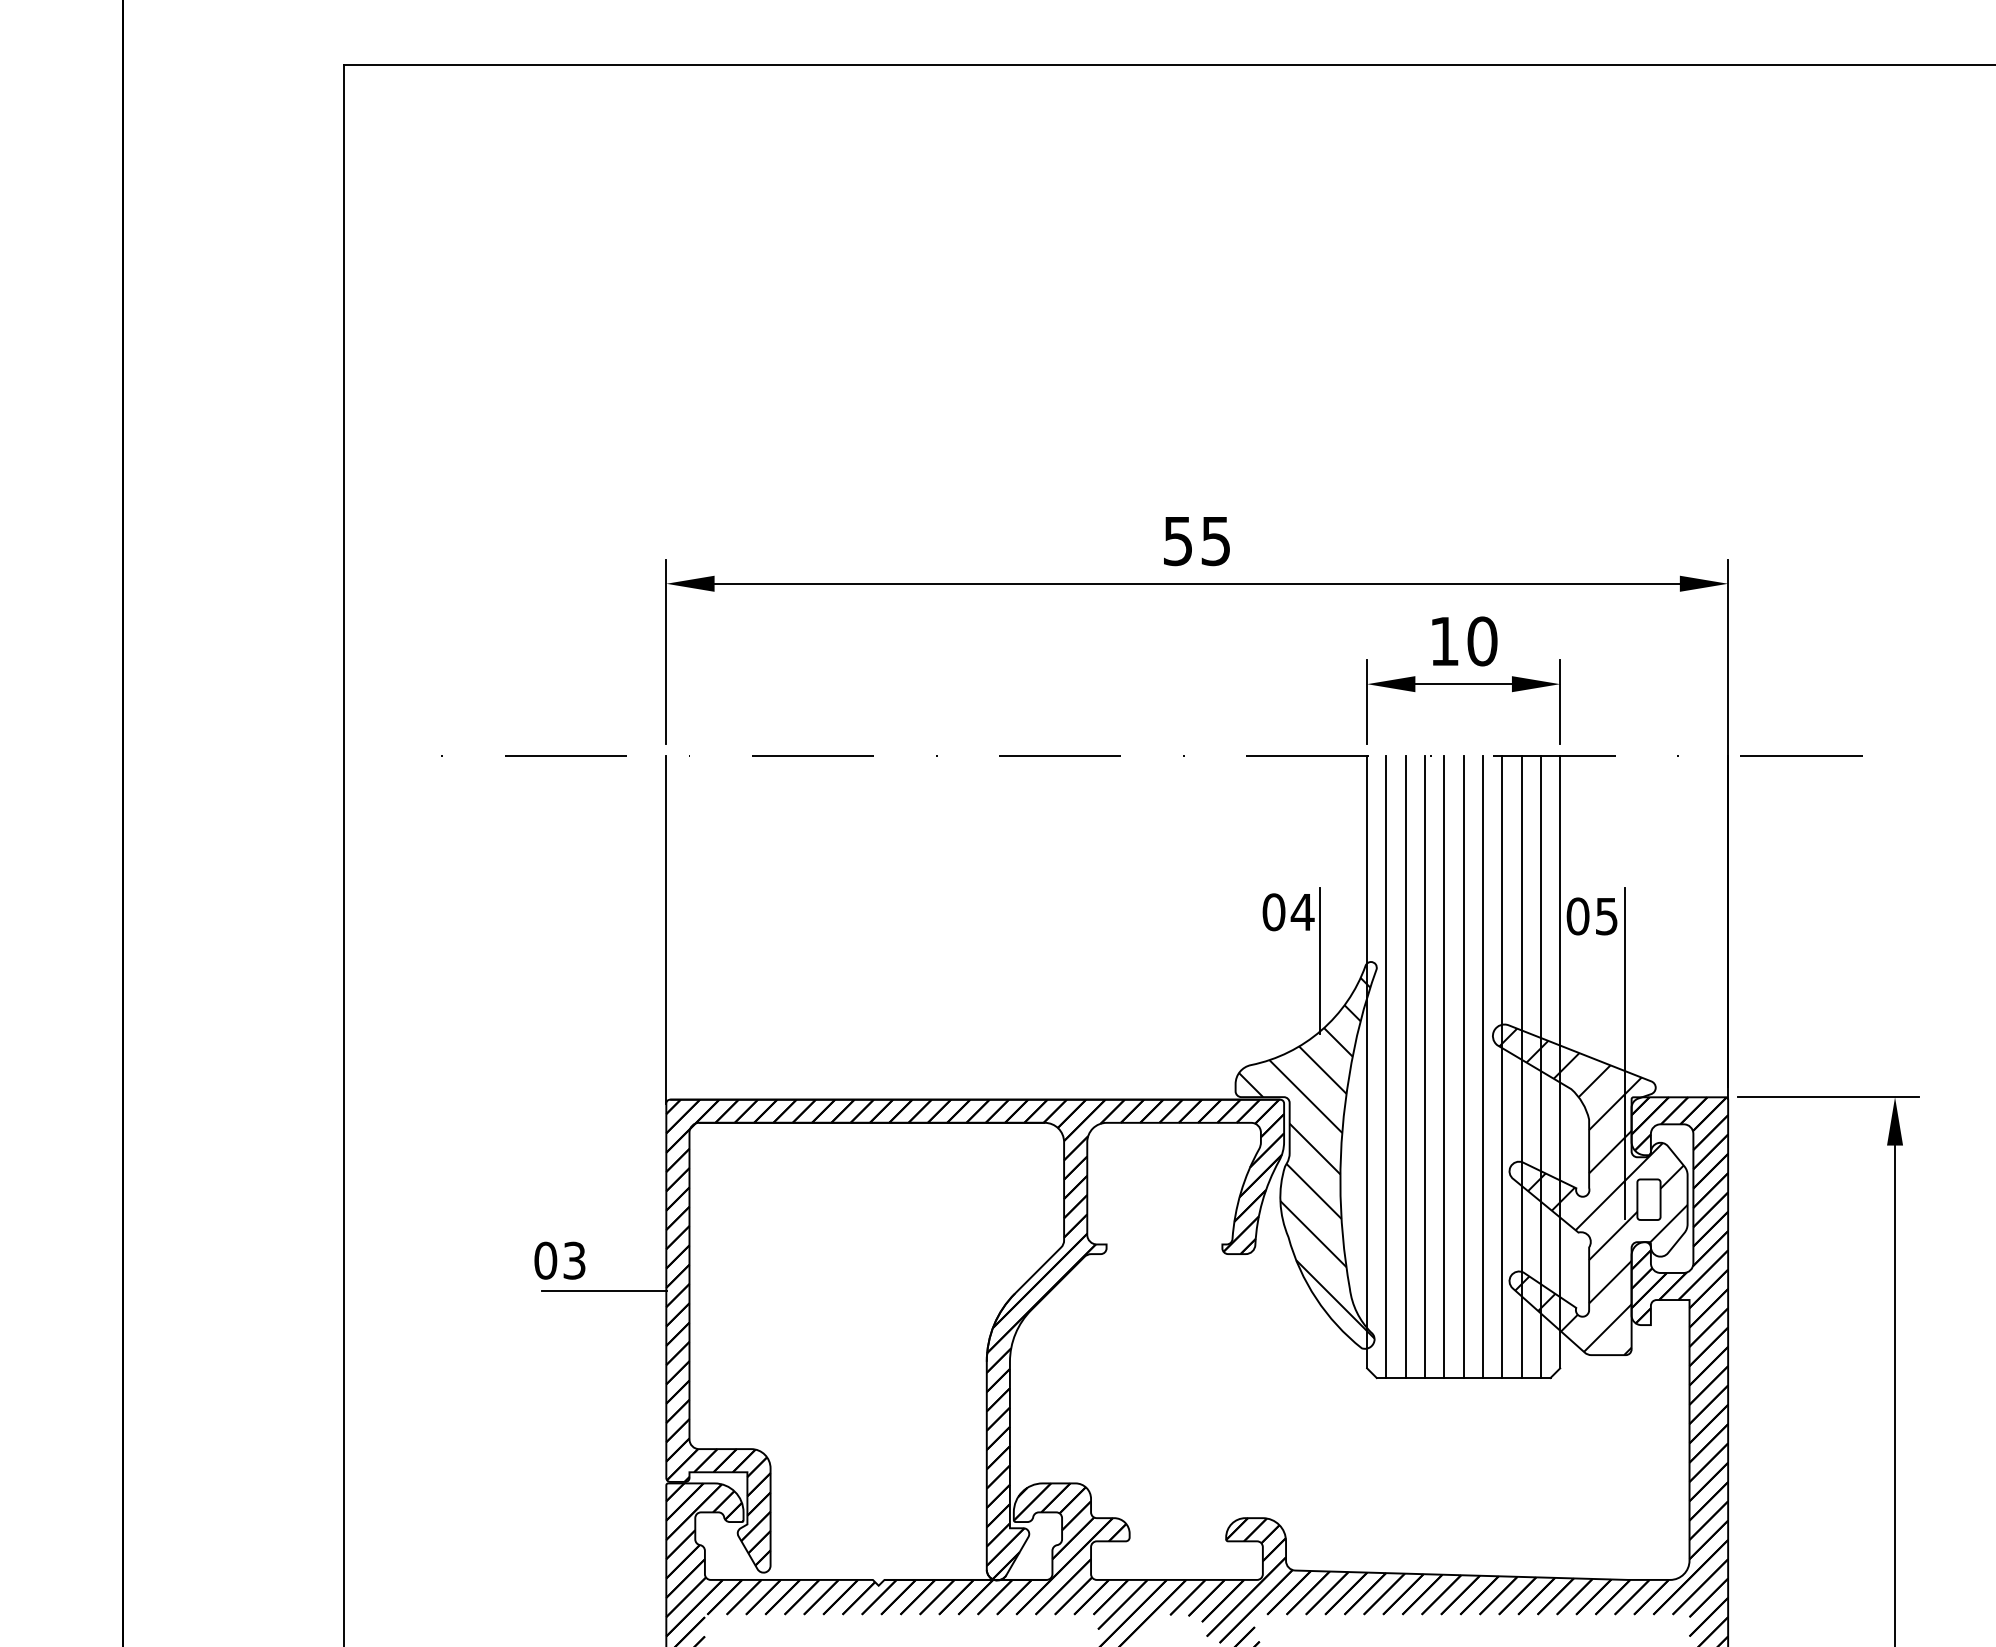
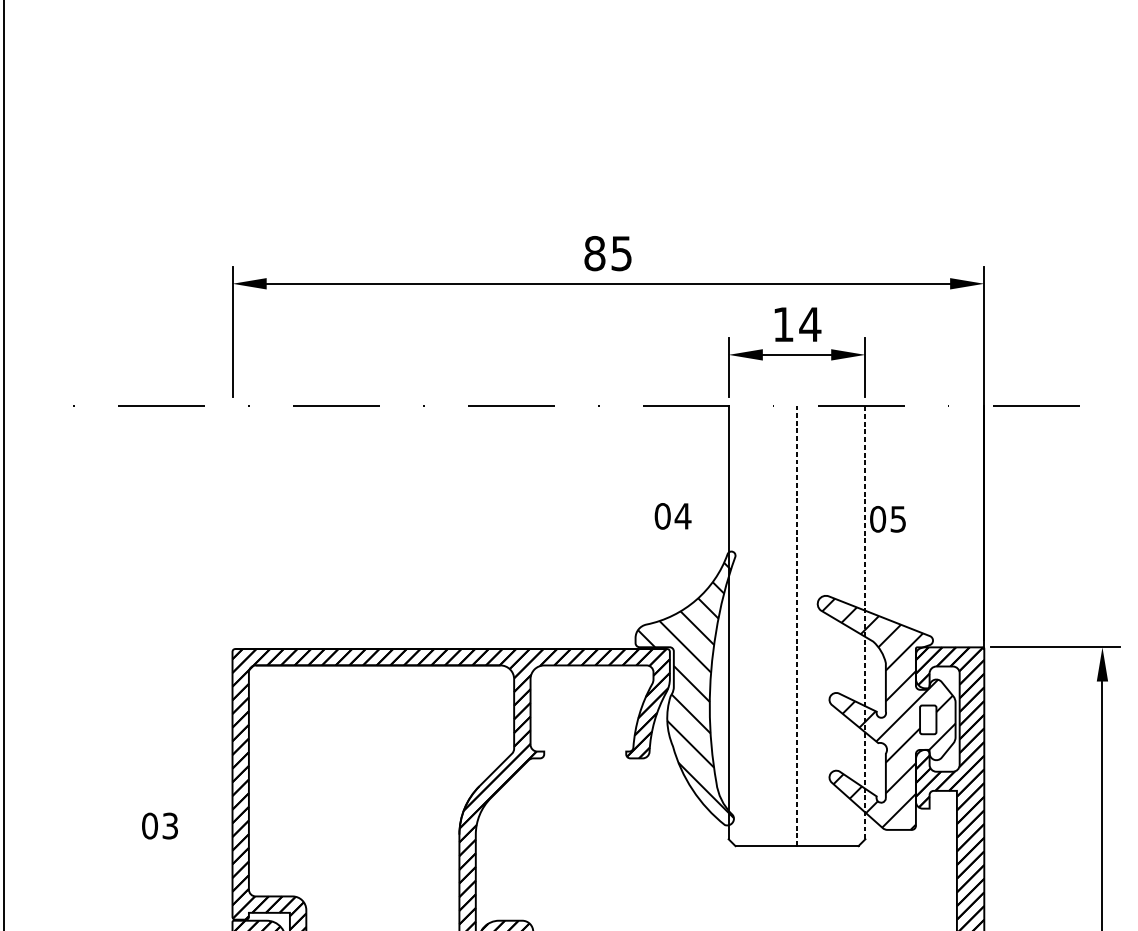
text: (1178, 541) -> (595, 253), 55 -> 85
text: (1482, 641) -> (810, 324), 10 -> 14
line: (666, 929) -> (232, 528), removed
line: (1320, 960) -> (695, 550), removed
line: (1625, 1053) -> (911, 616), removed
line: (1560, 1062) -> (865, 622), solid -> dashed
line: (1386, 1067) -> (742, 626), removed
line: (1405, 1067) -> (755, 626), removed
line: (1425, 1067) -> (770, 626), removed
line: (1444, 1067) -> (783, 626), removed
line: (1463, 1067) -> (796, 626), solid -> dashed
line: (1482, 1067) -> (810, 626), removed
line: (1502, 1067) -> (824, 626), removed
line: (1521, 1067) -> (837, 626), removed
line: (1540, 1067) -> (851, 626), removed
text: (559, 1260) -> (159, 825), moved
line: (604, 1290) -> (188, 784), removed

